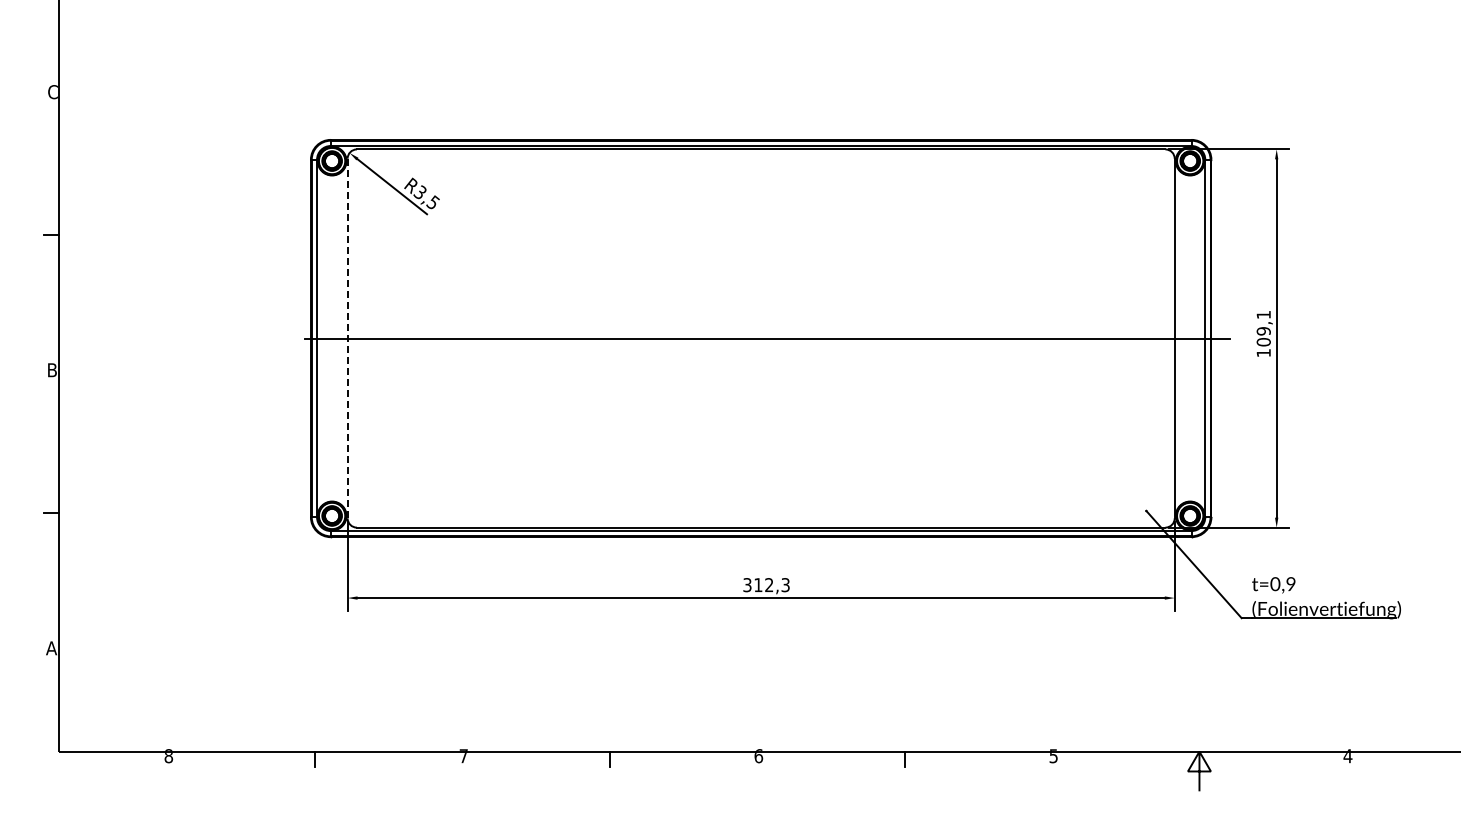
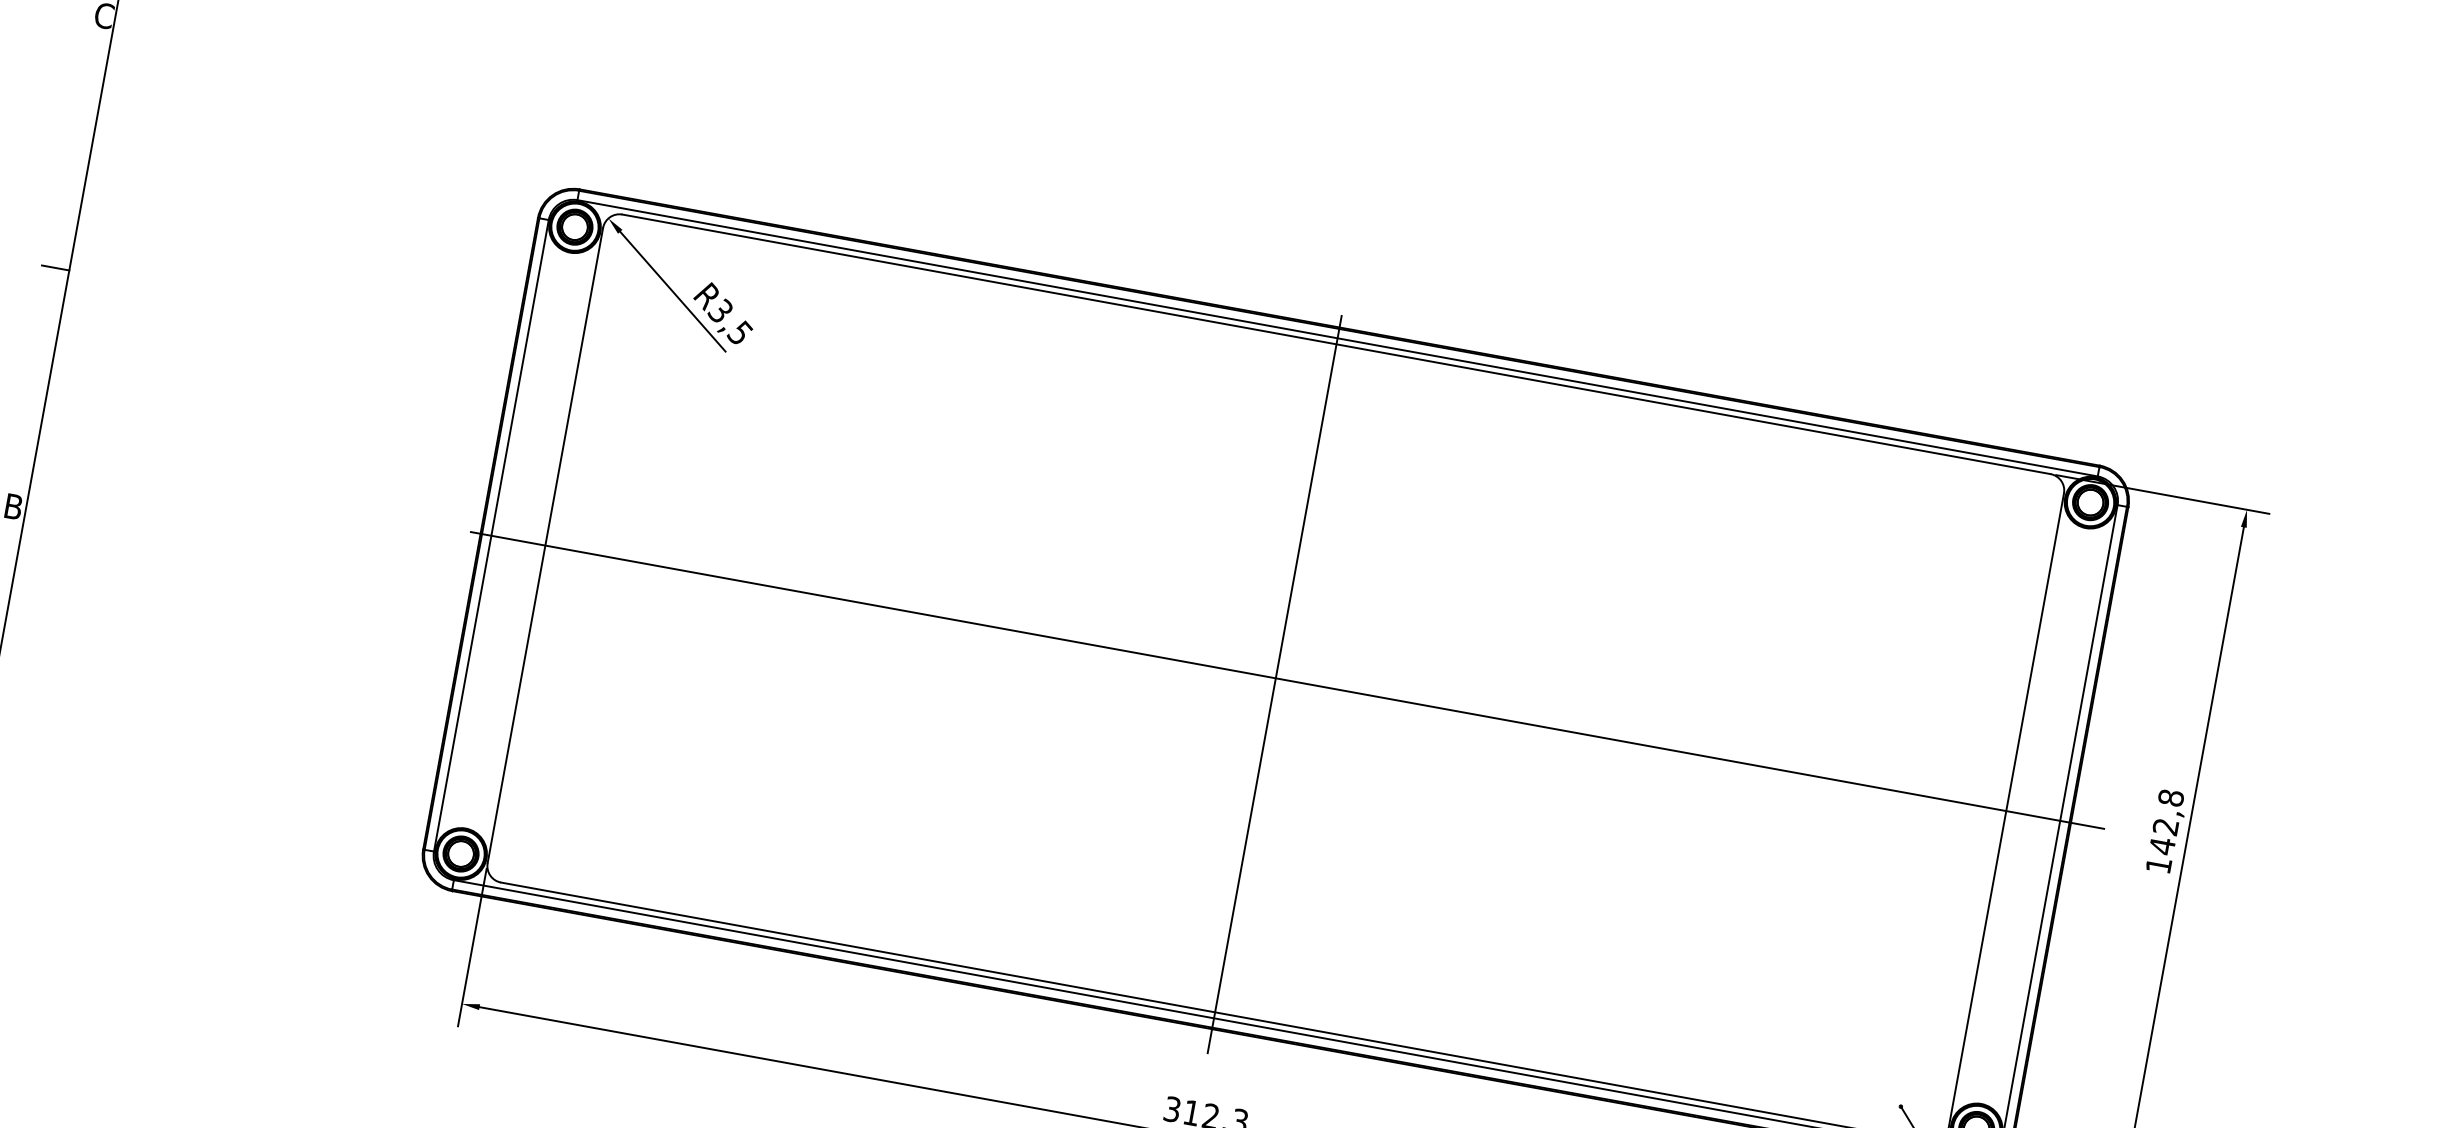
text: (1263, 328) -> (2166, 821), 109,1 -> 142,8
line: (347, 338) -> (545, 545), dashed -> solid
line: (761, 341) -> (1275, 683), added

